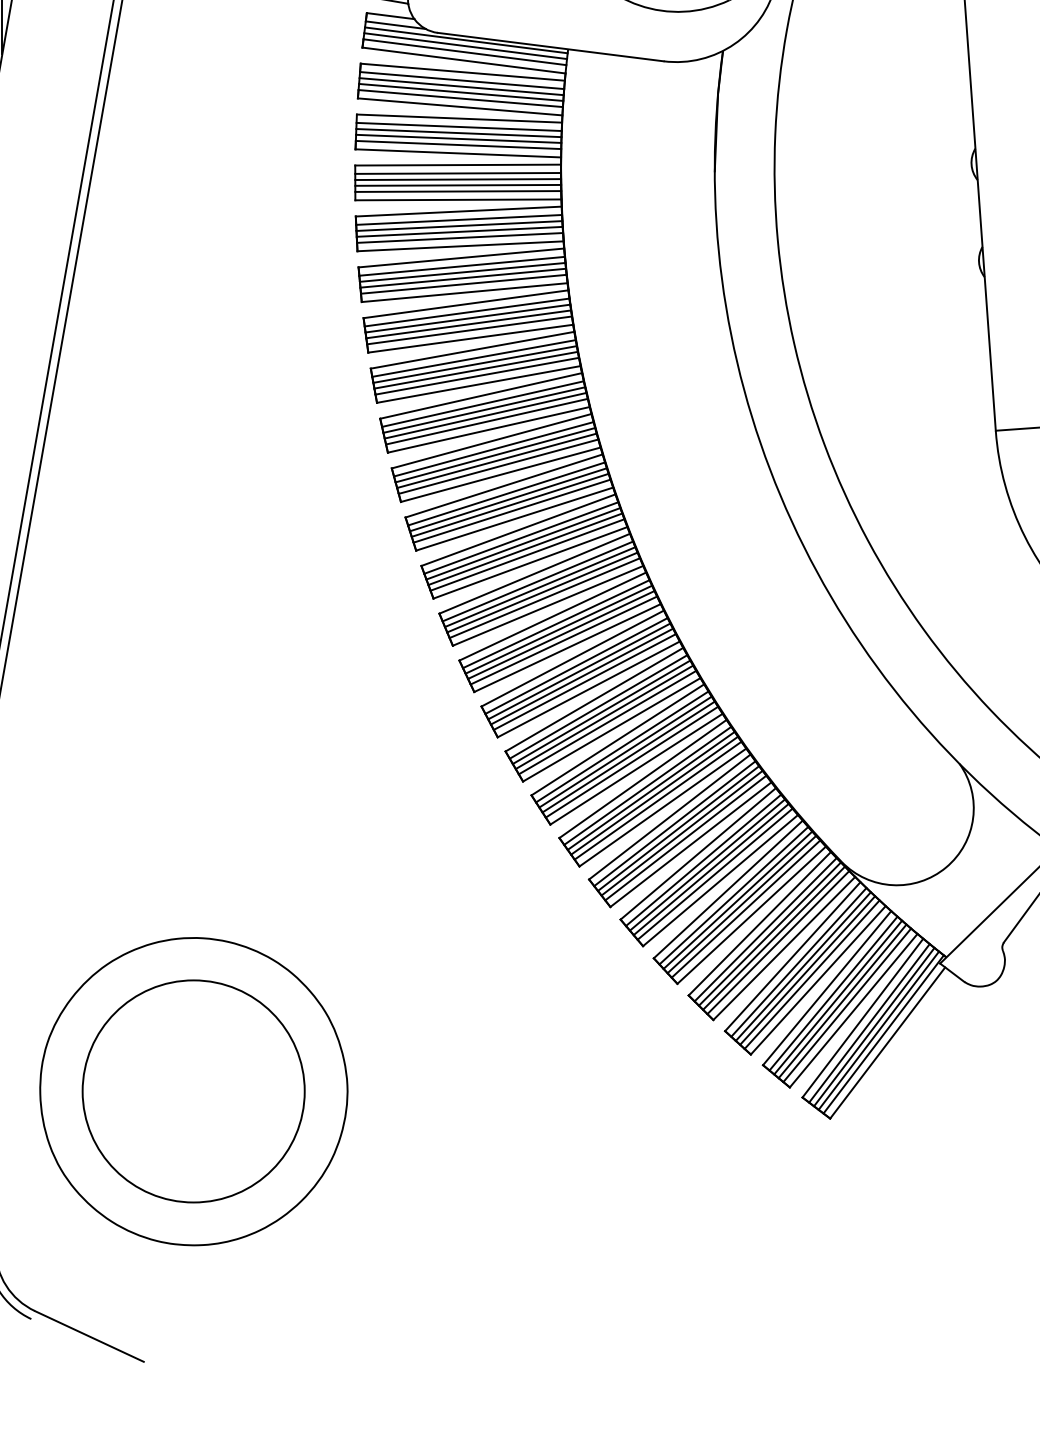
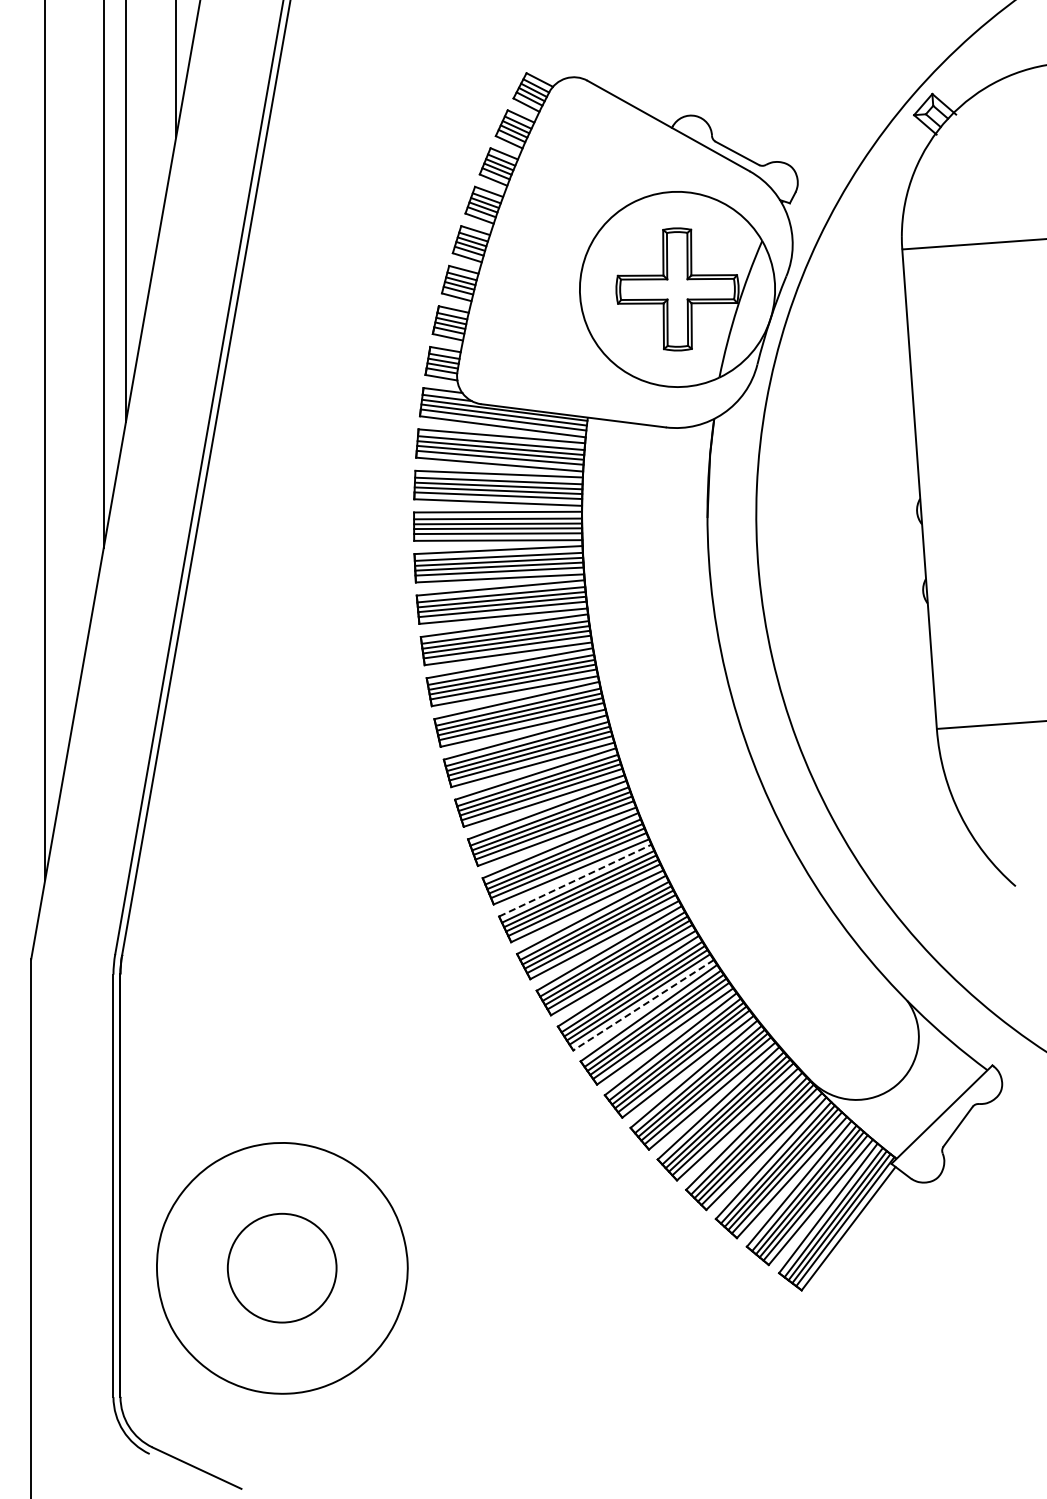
line: (553, 616) -> (575, 880), solid -> dashed
line: (636, 769) -> (643, 1005), solid -> dashed
circle: (192, 1090) -> (281, 1267), size x0.6

